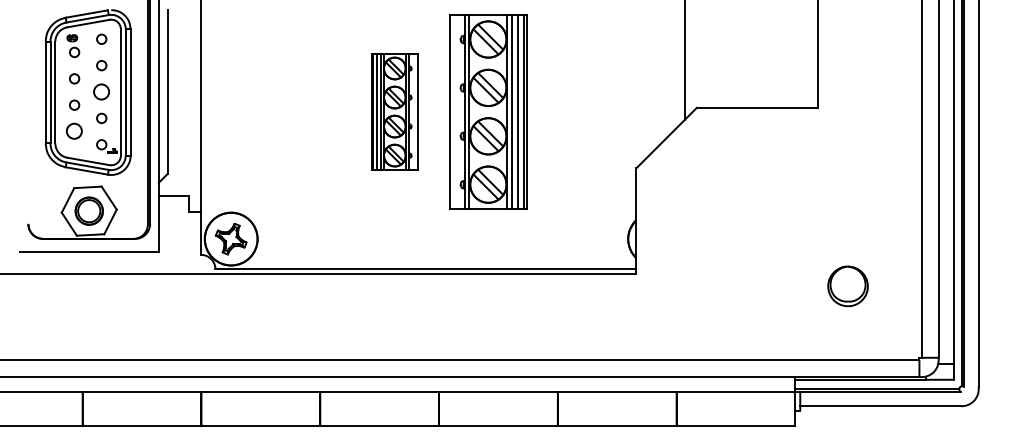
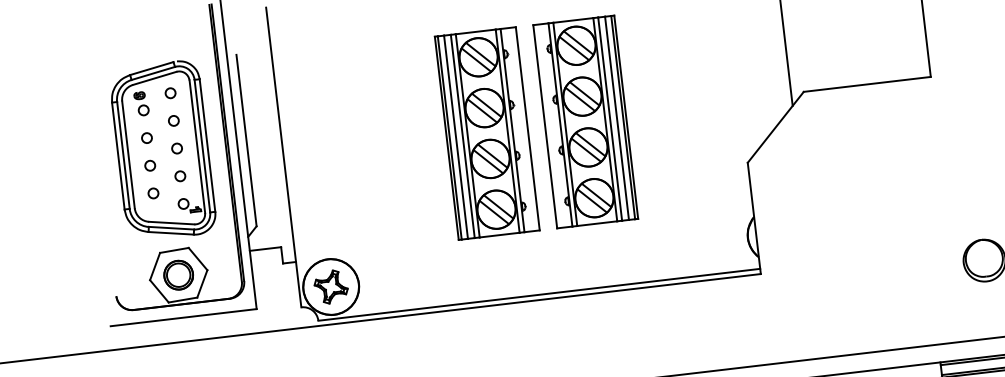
circle: (101, 91) -> (176, 148), size x0.62
part: (394, 111) -> (486, 132), size x1.67
circle: (74, 131) -> (153, 193), size x0.62

